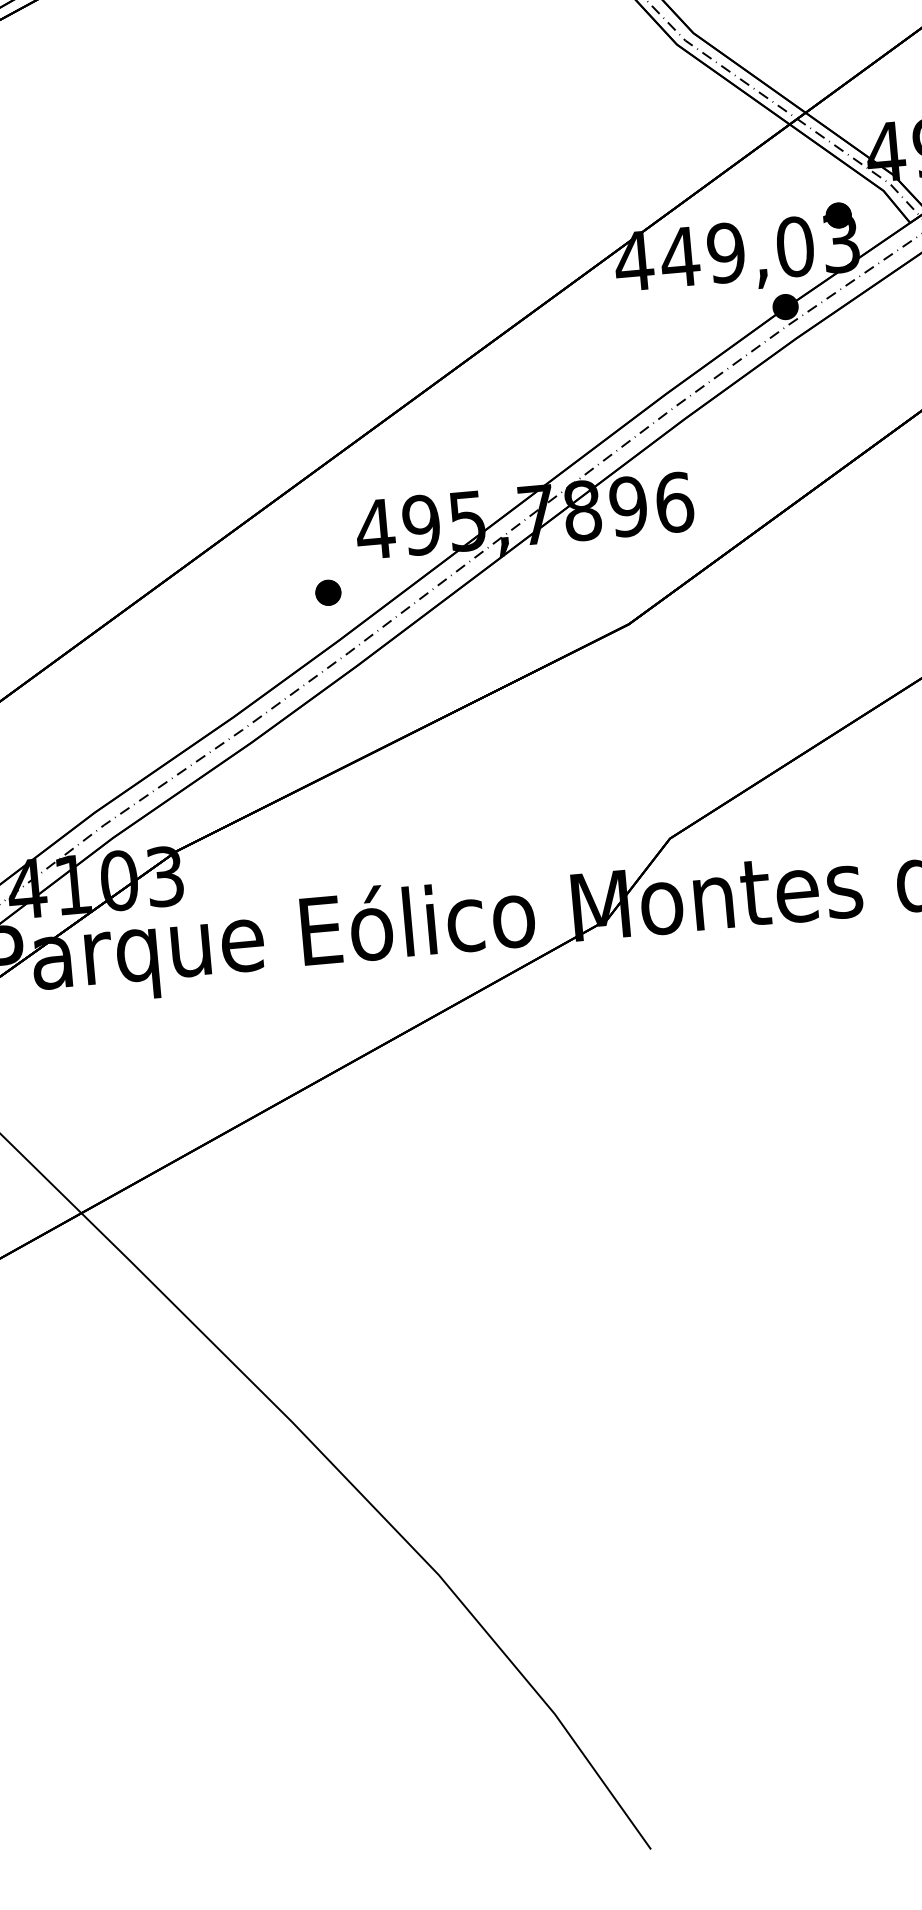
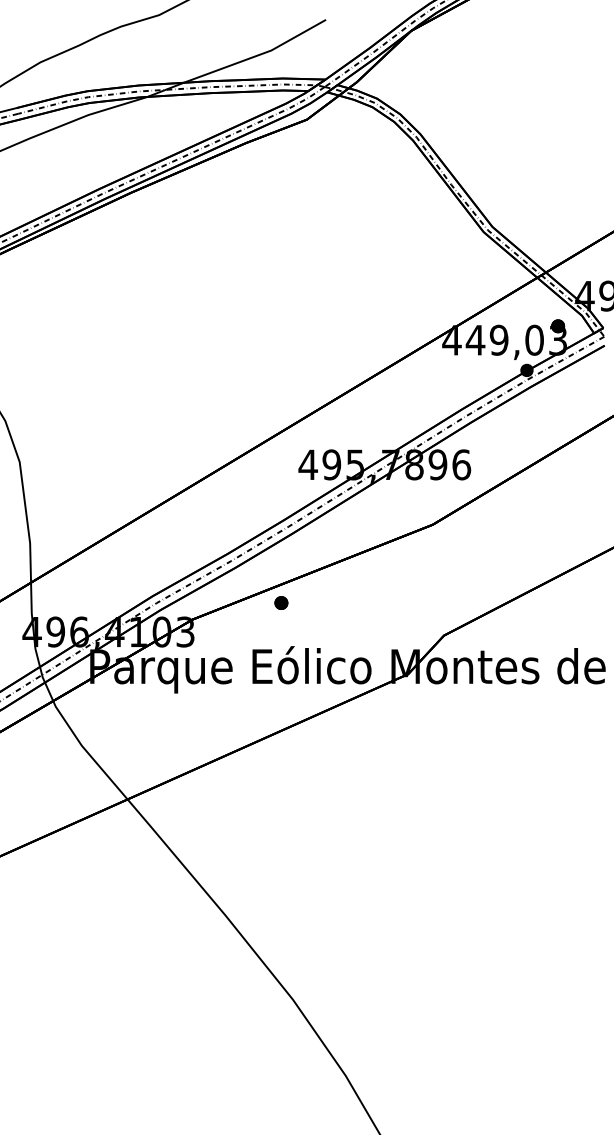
part: (328, 591) -> (281, 602), moved

